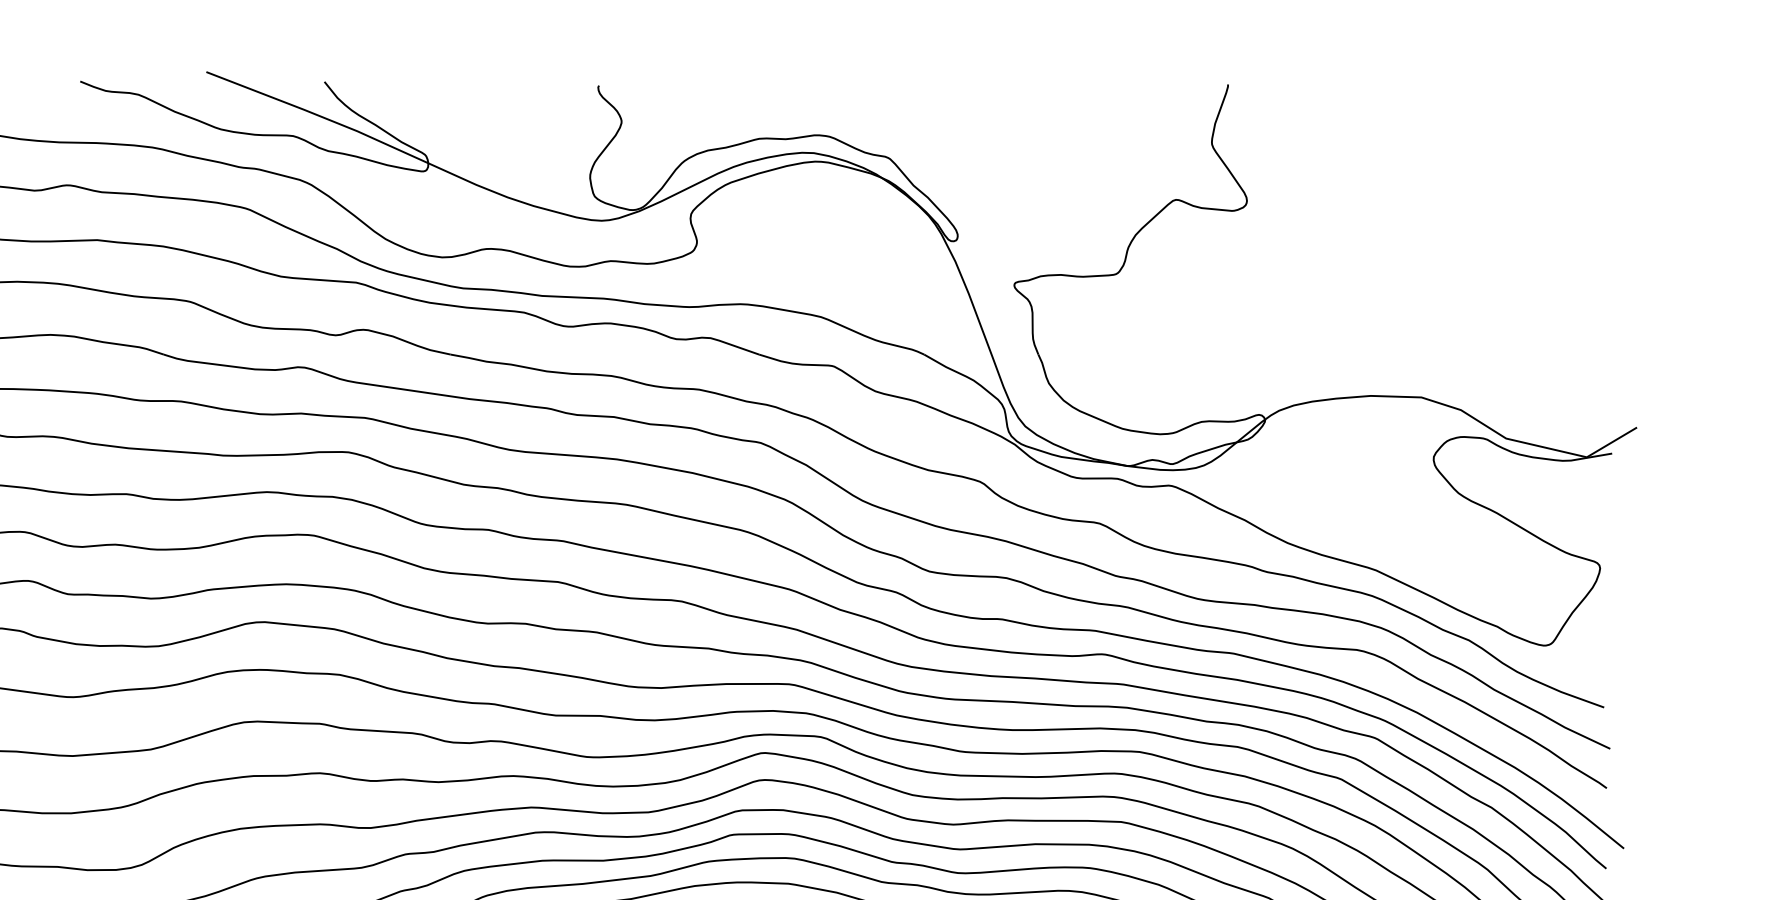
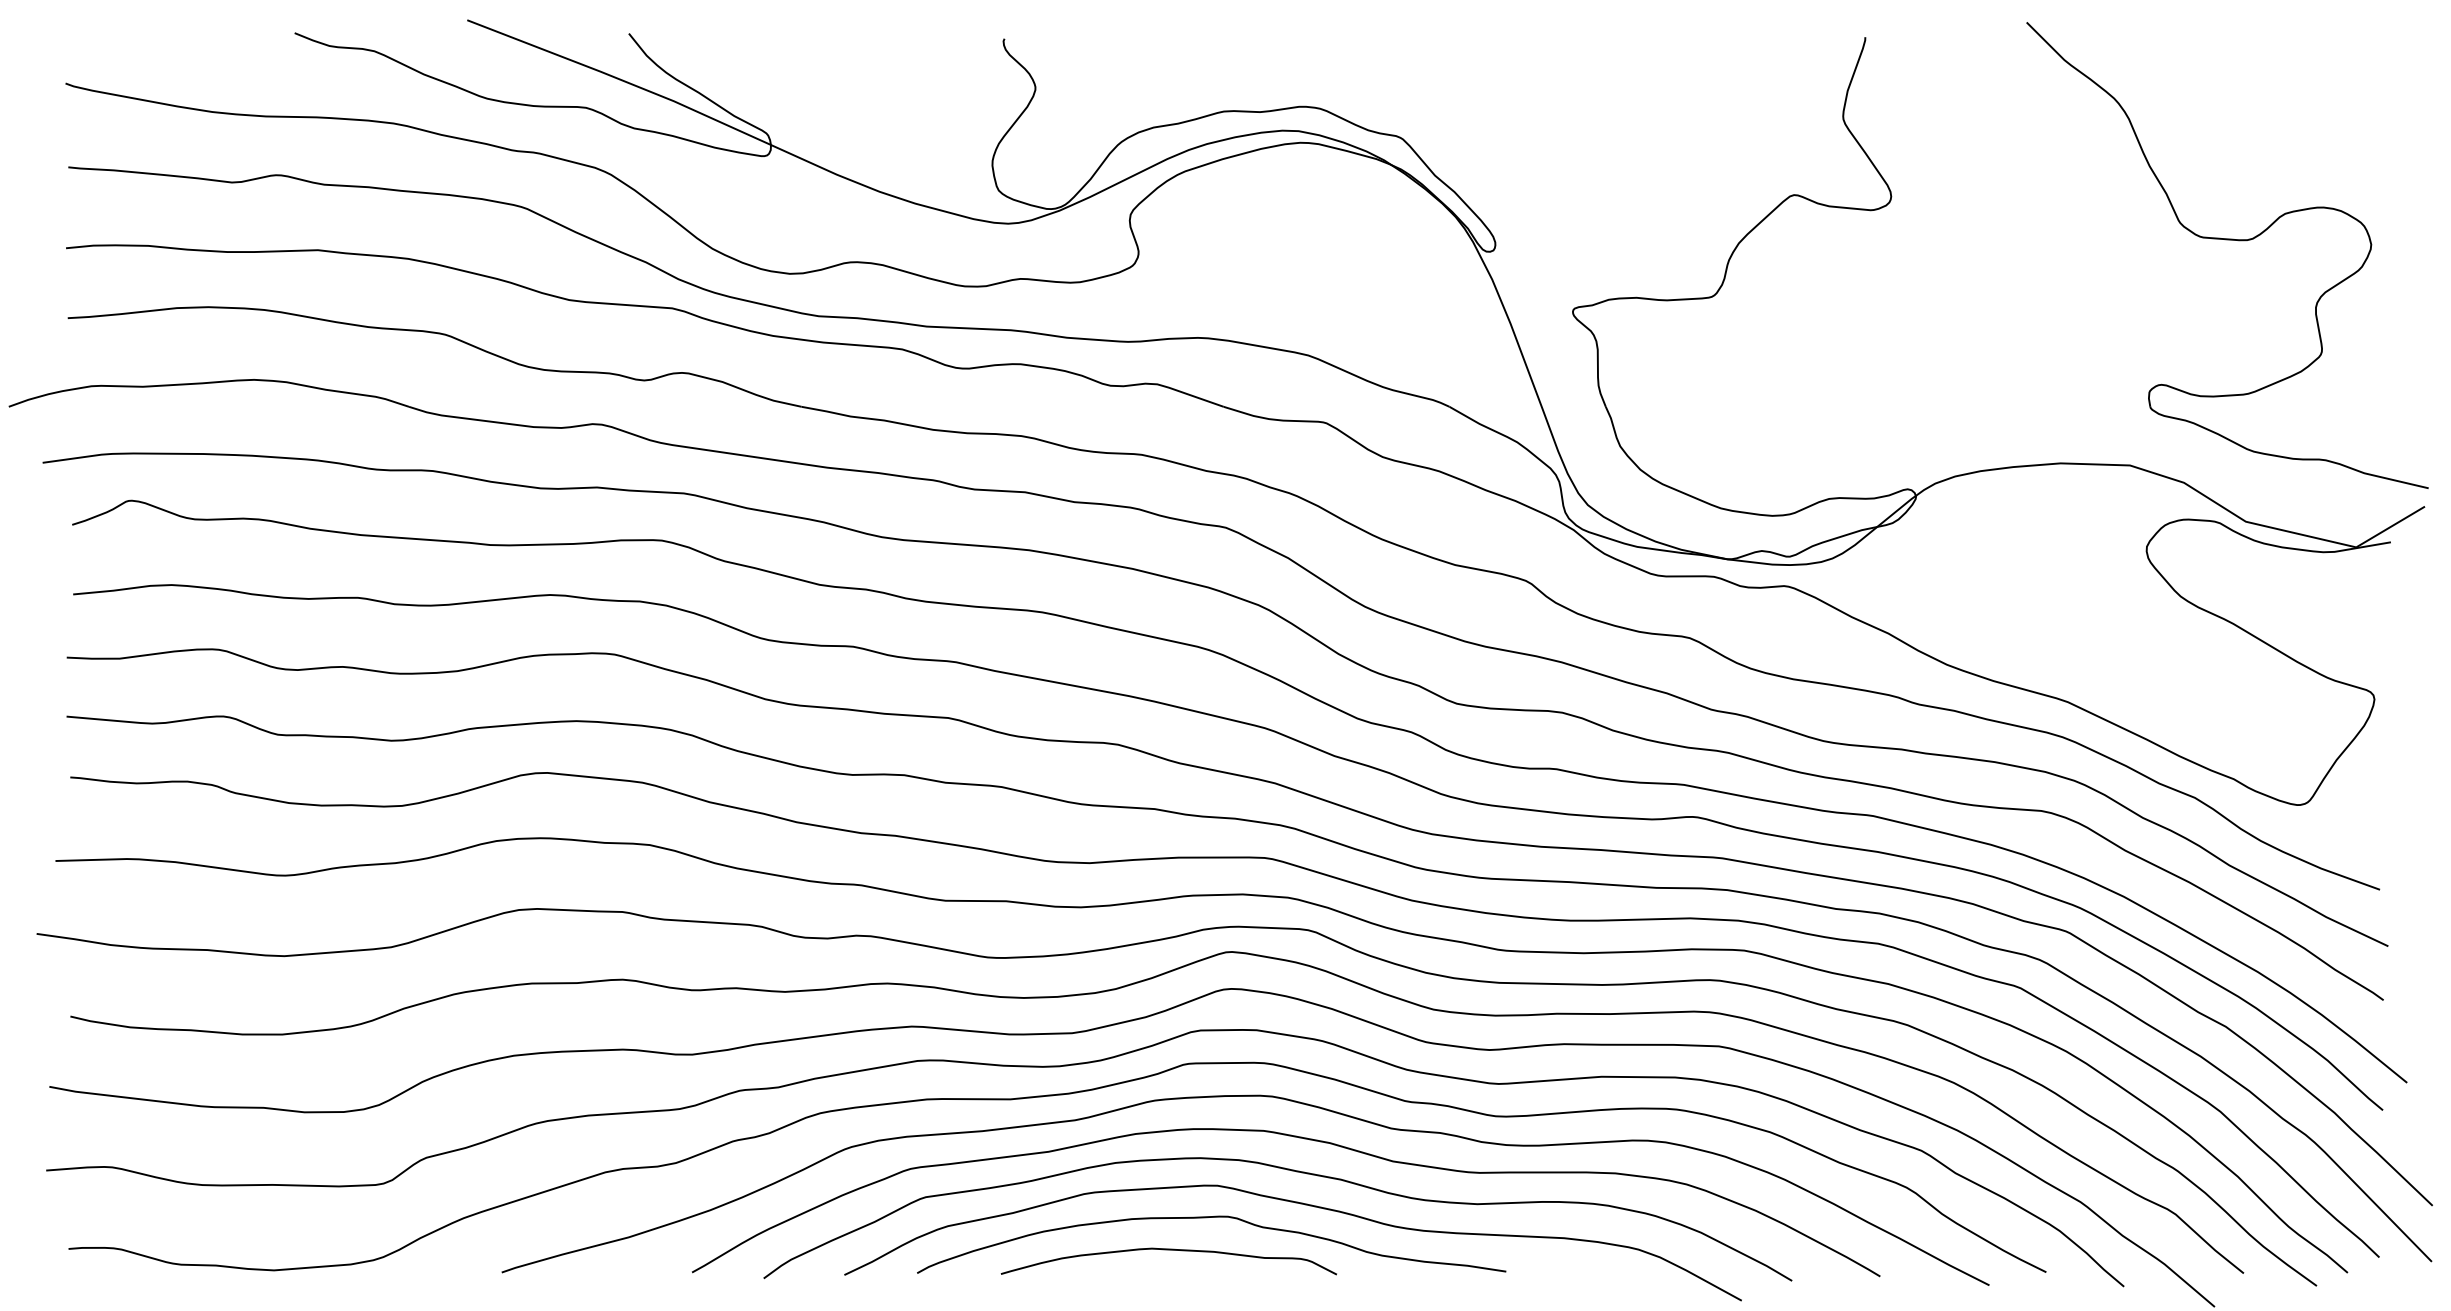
part: (1492, 233) -> (2227, 240), added

